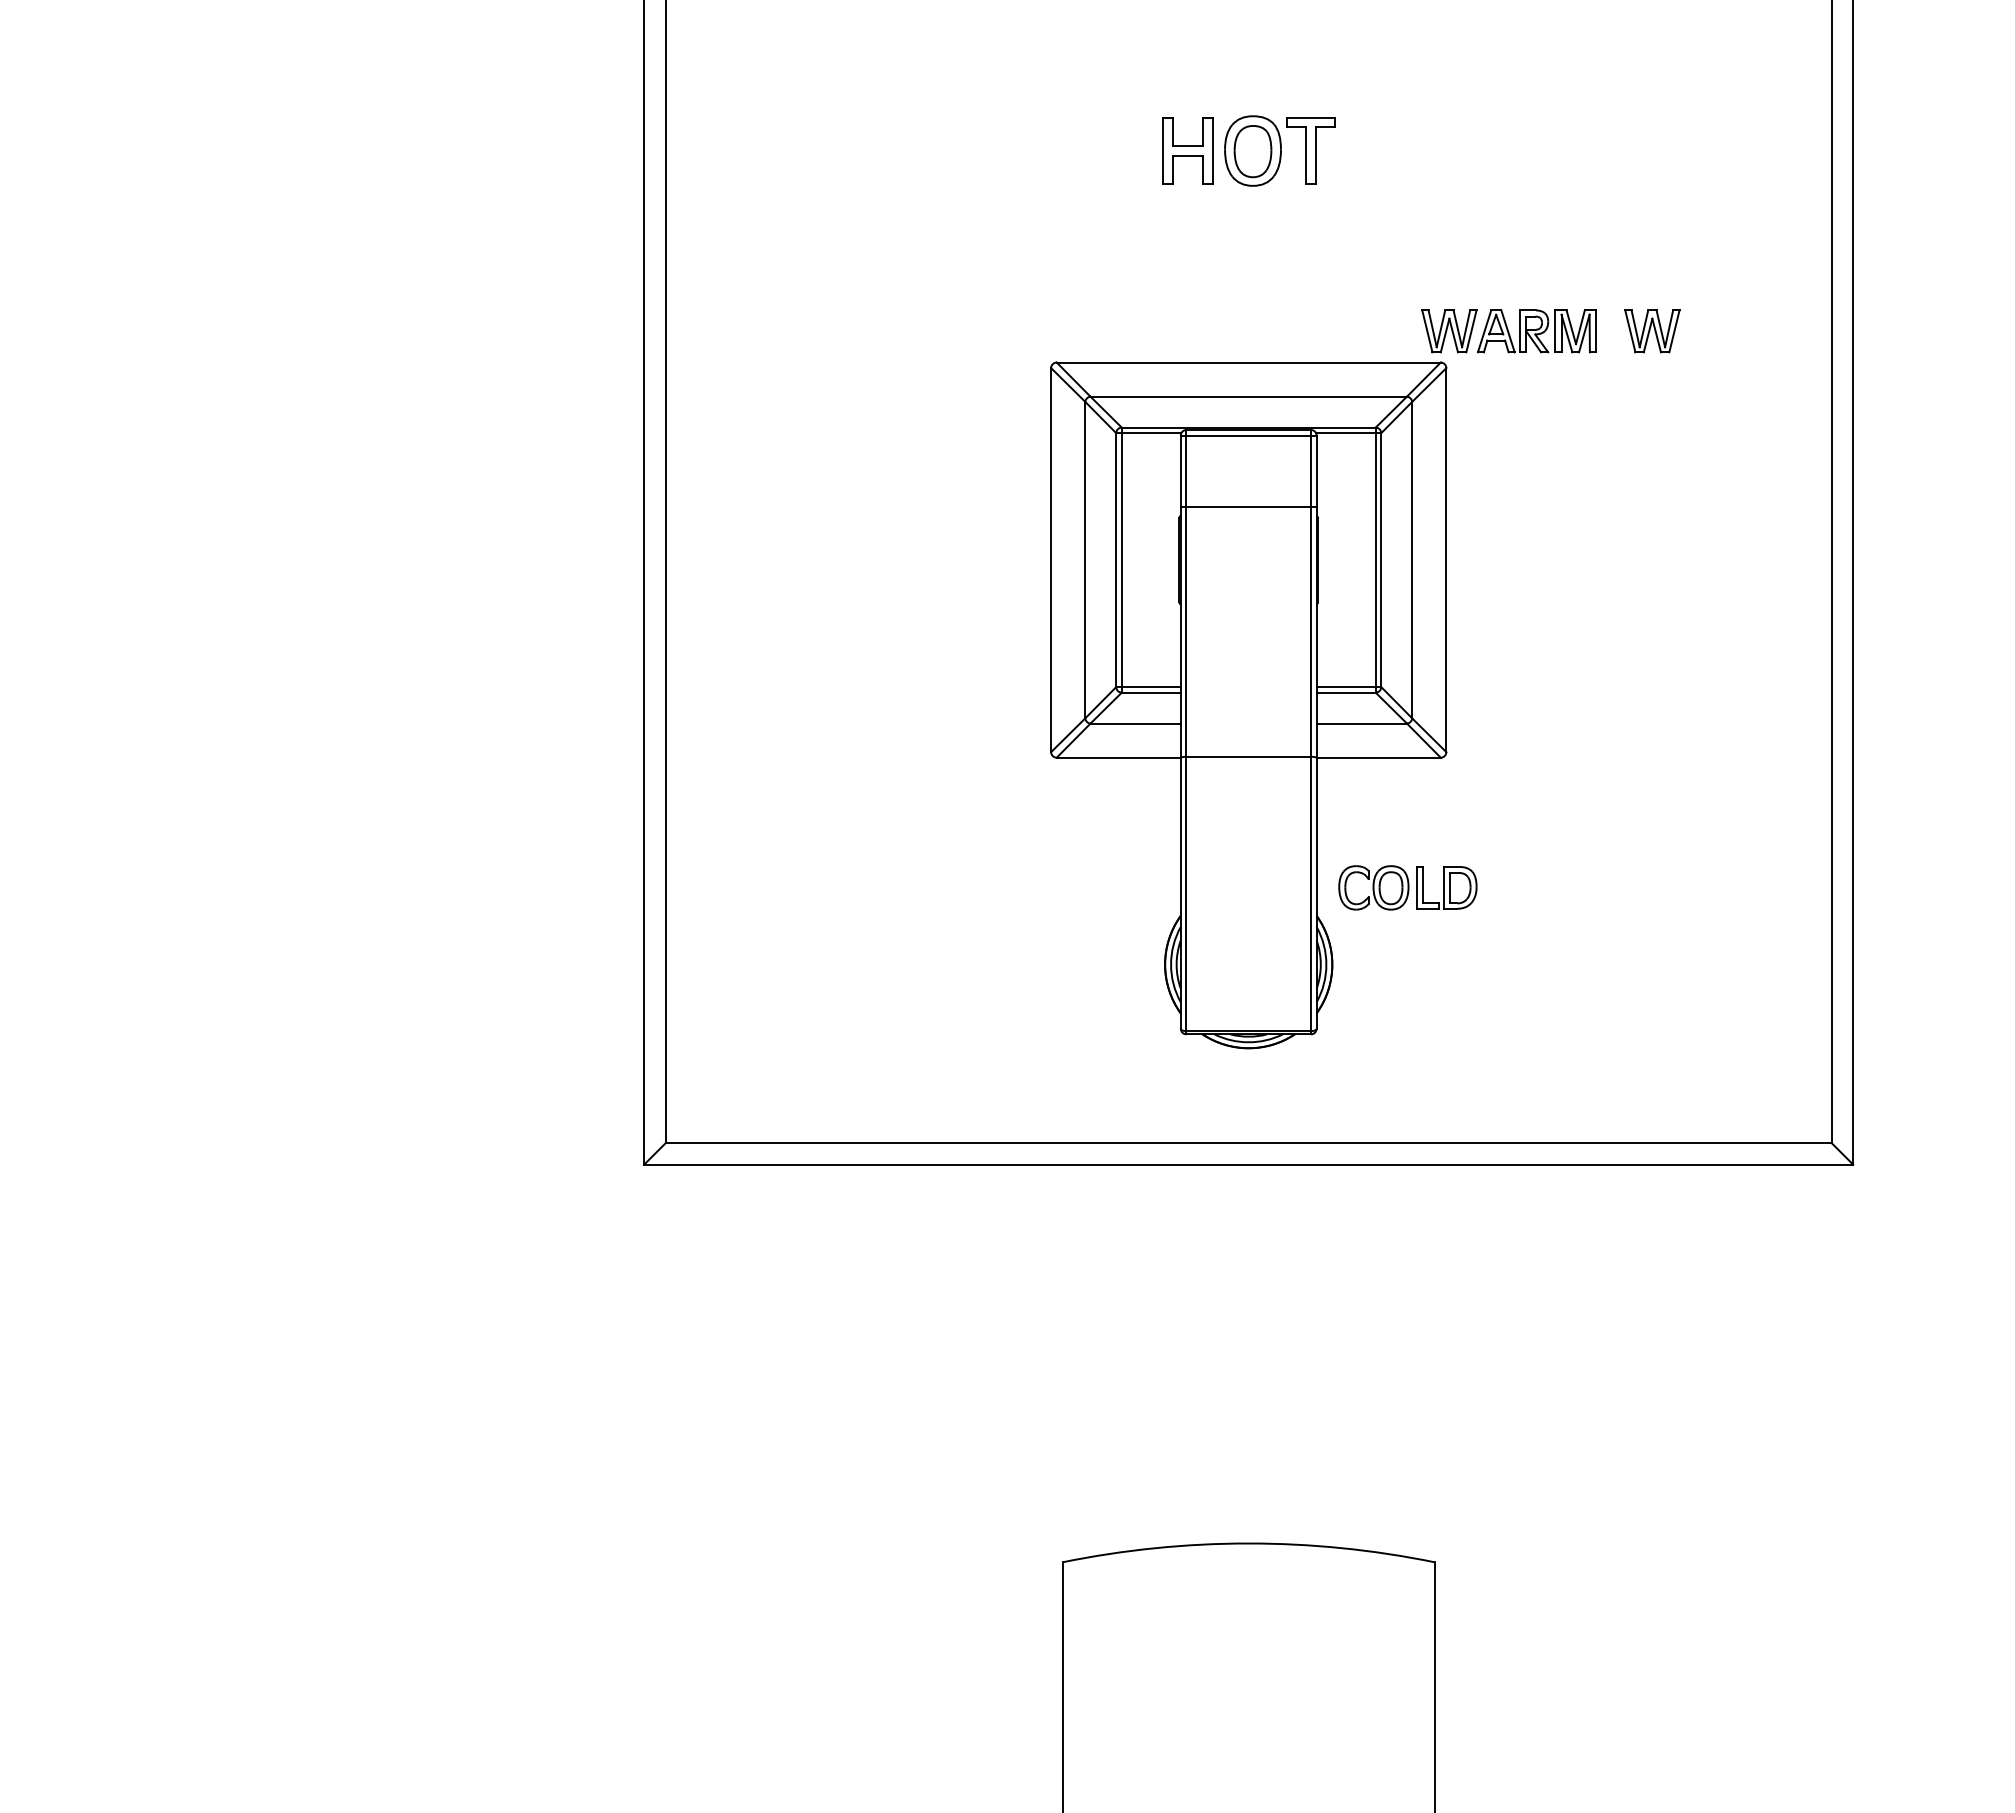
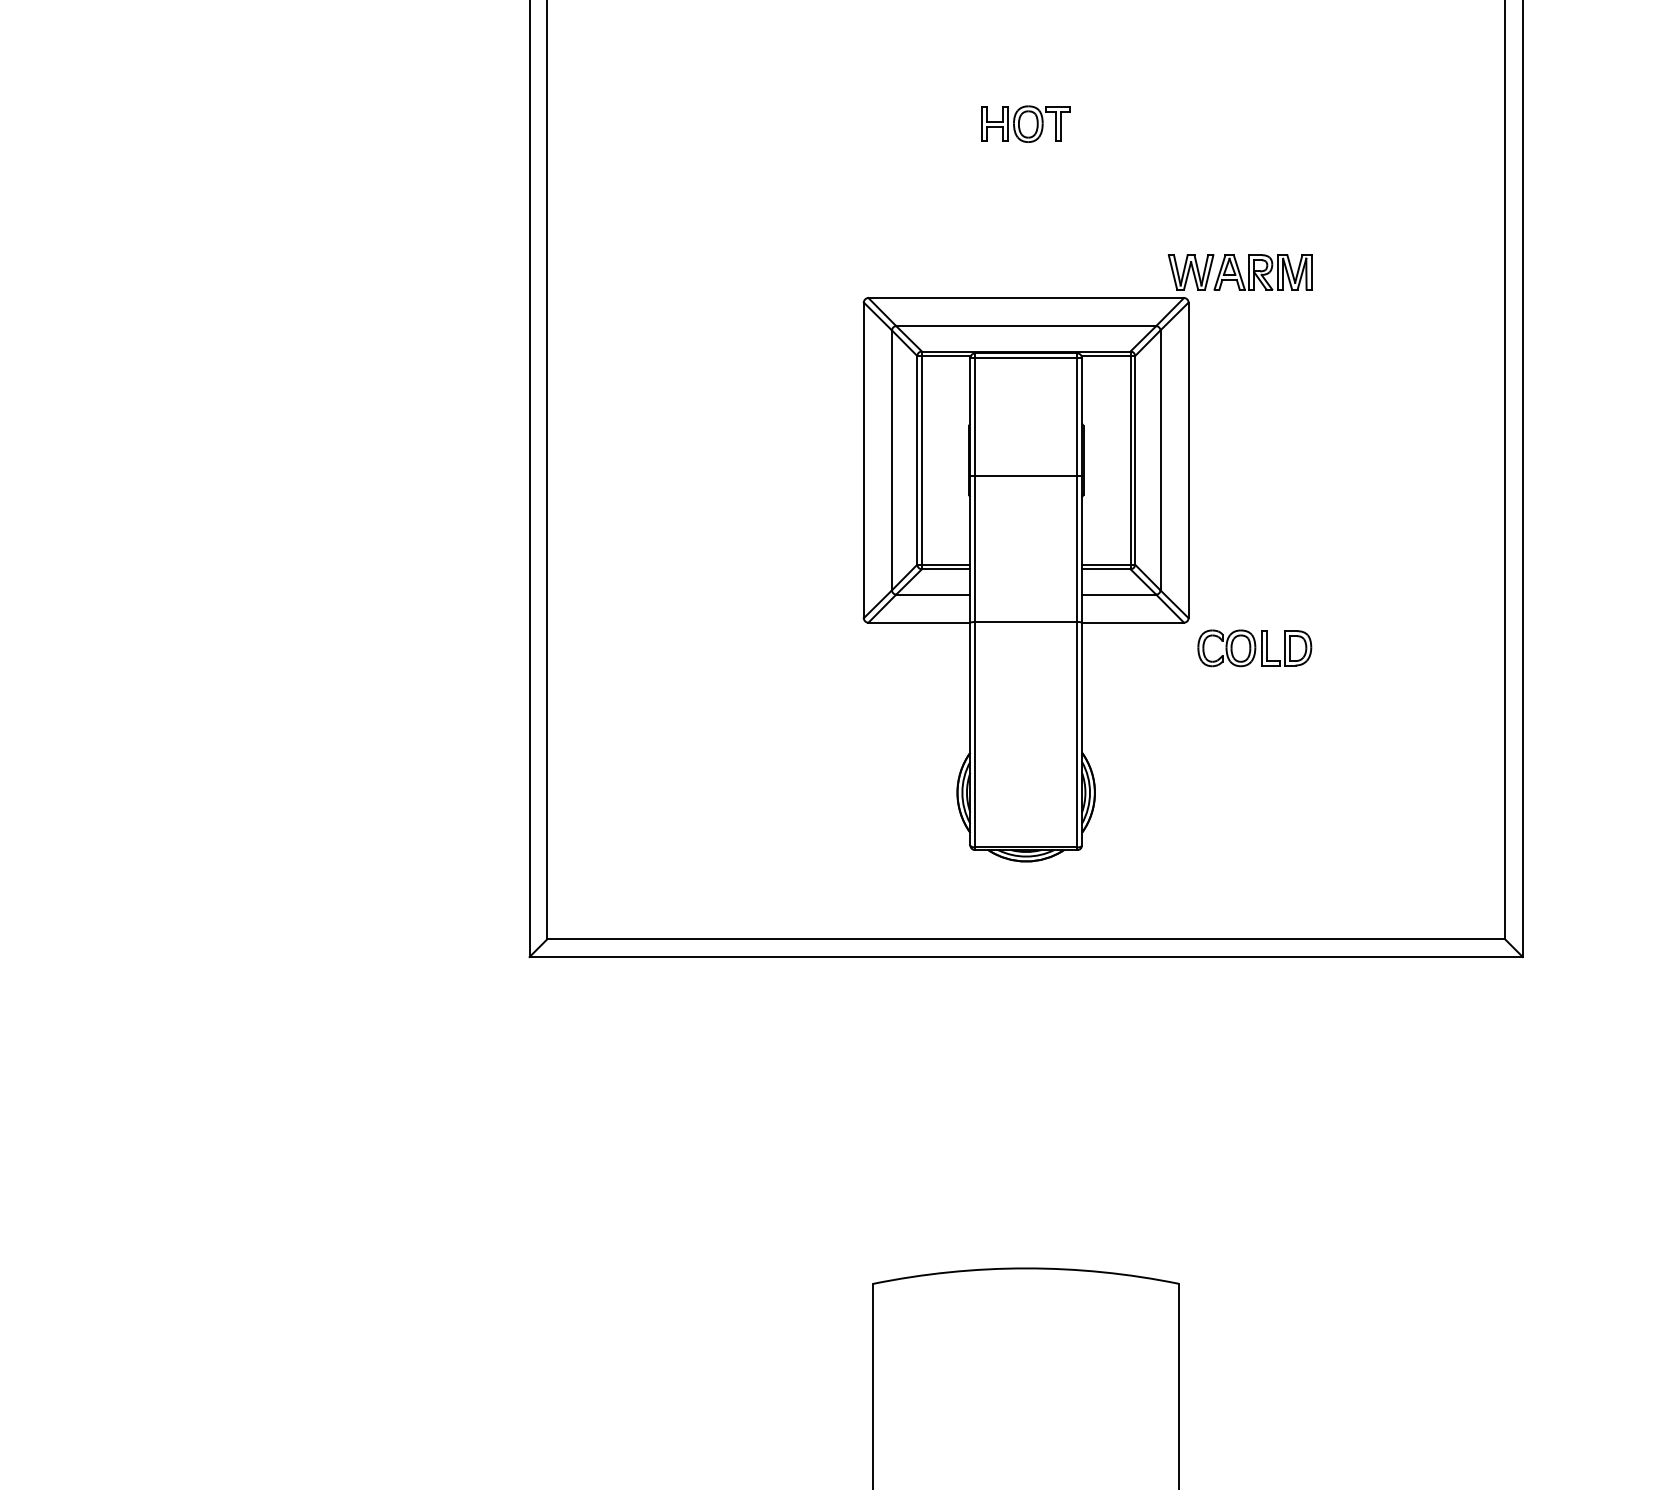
part: (1248, 150) -> (1026, 123), size x0.62
part: (1652, 331) -> (1357, 272), removed
line: (1248, 506) -> (1026, 475), moved
part: (1407, 887) -> (1254, 648), moved

